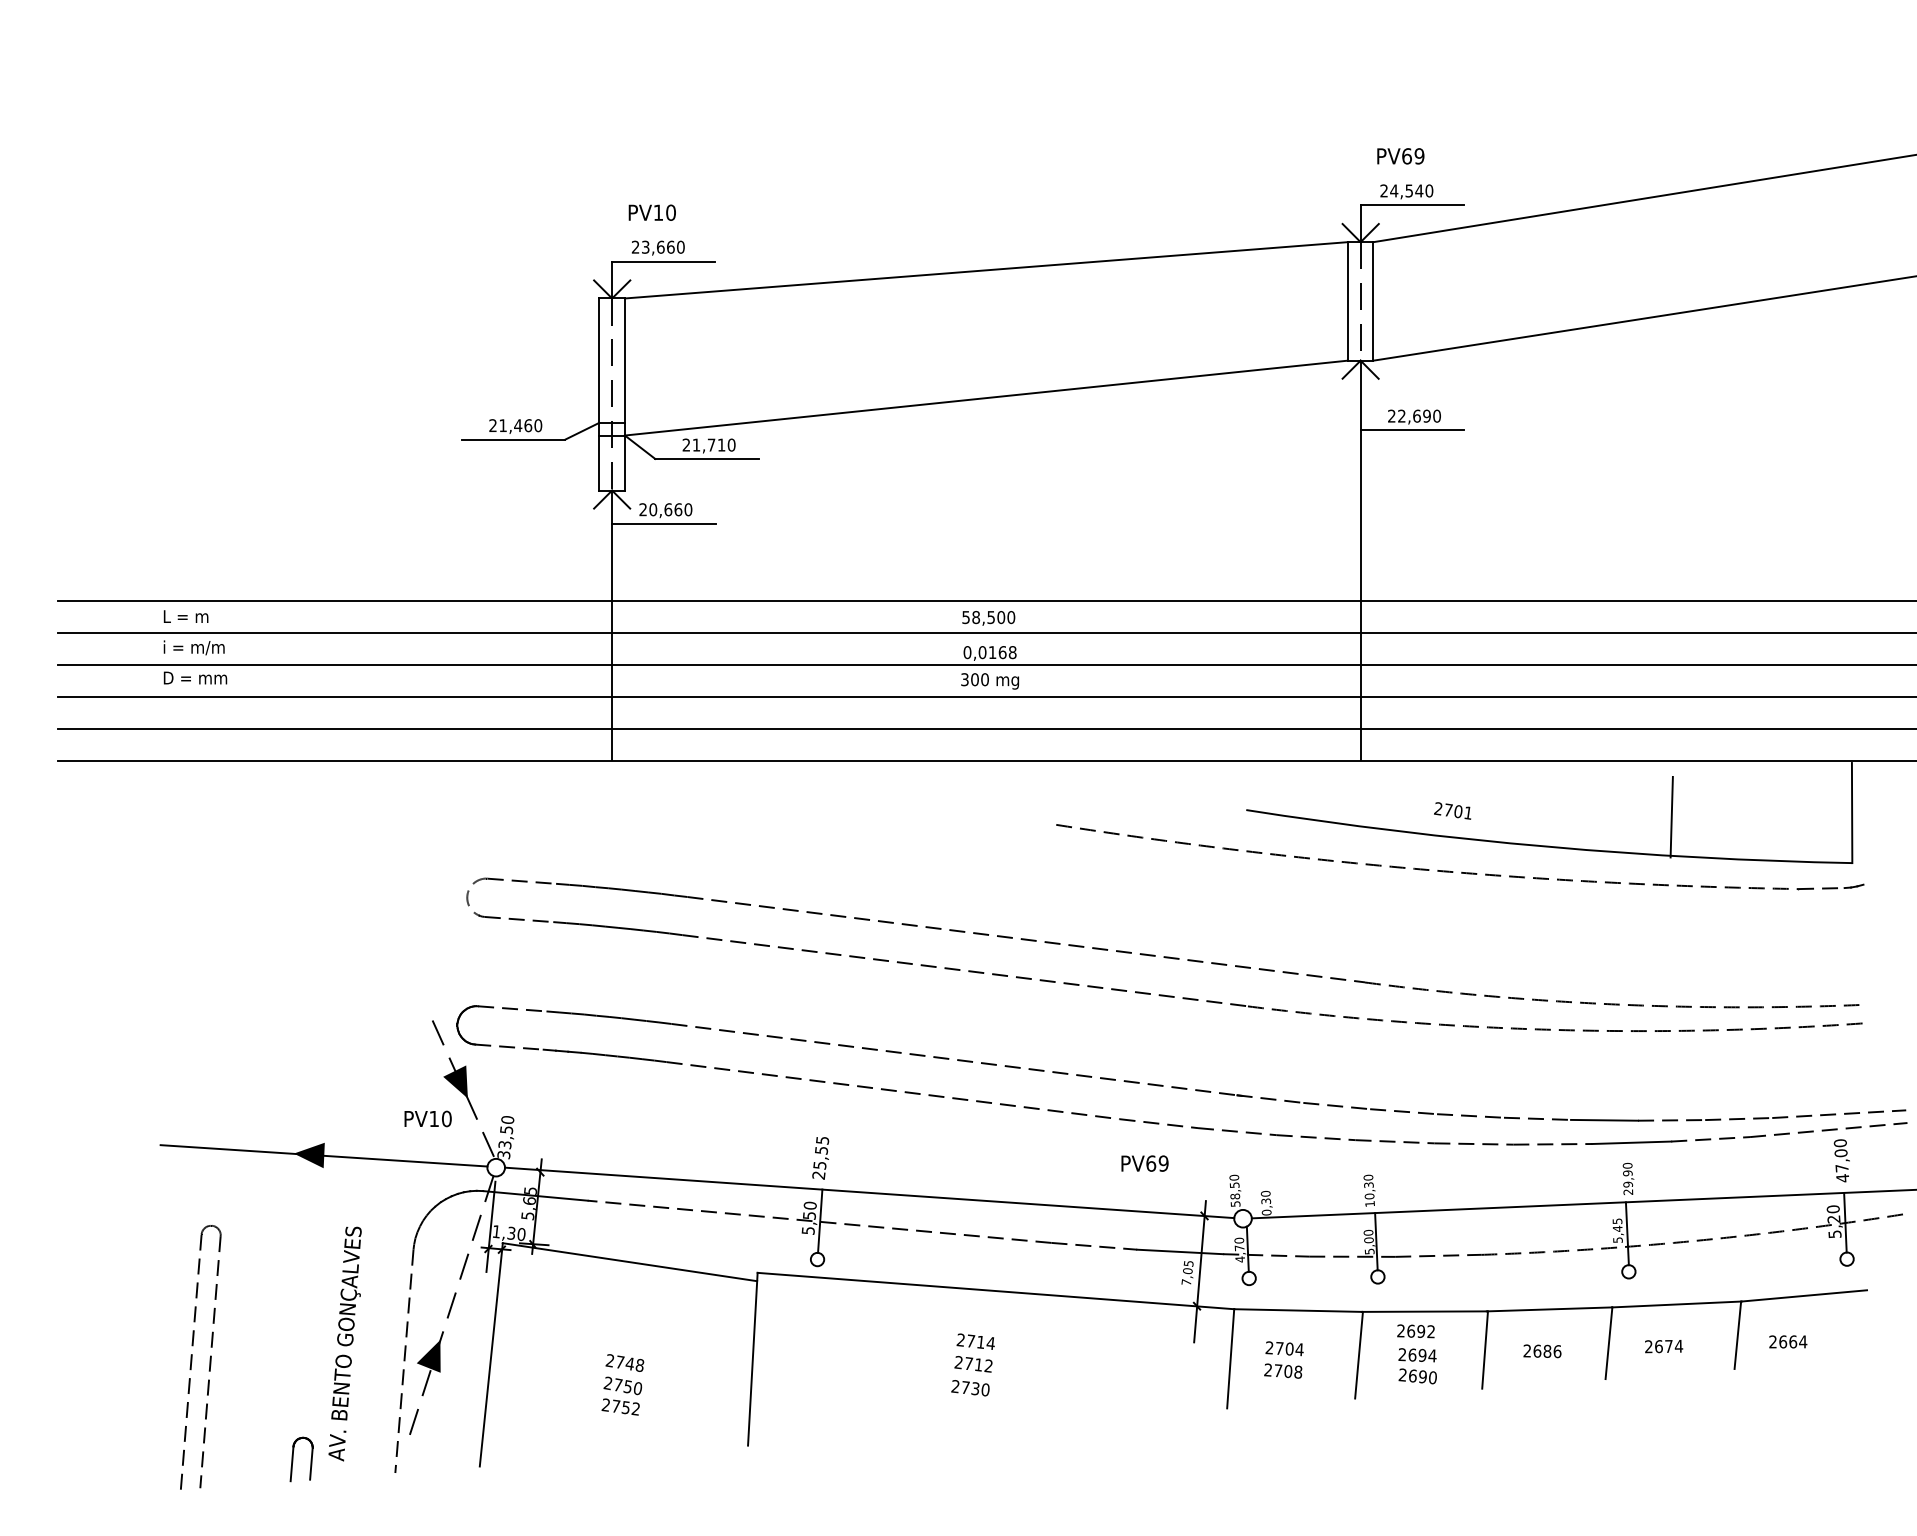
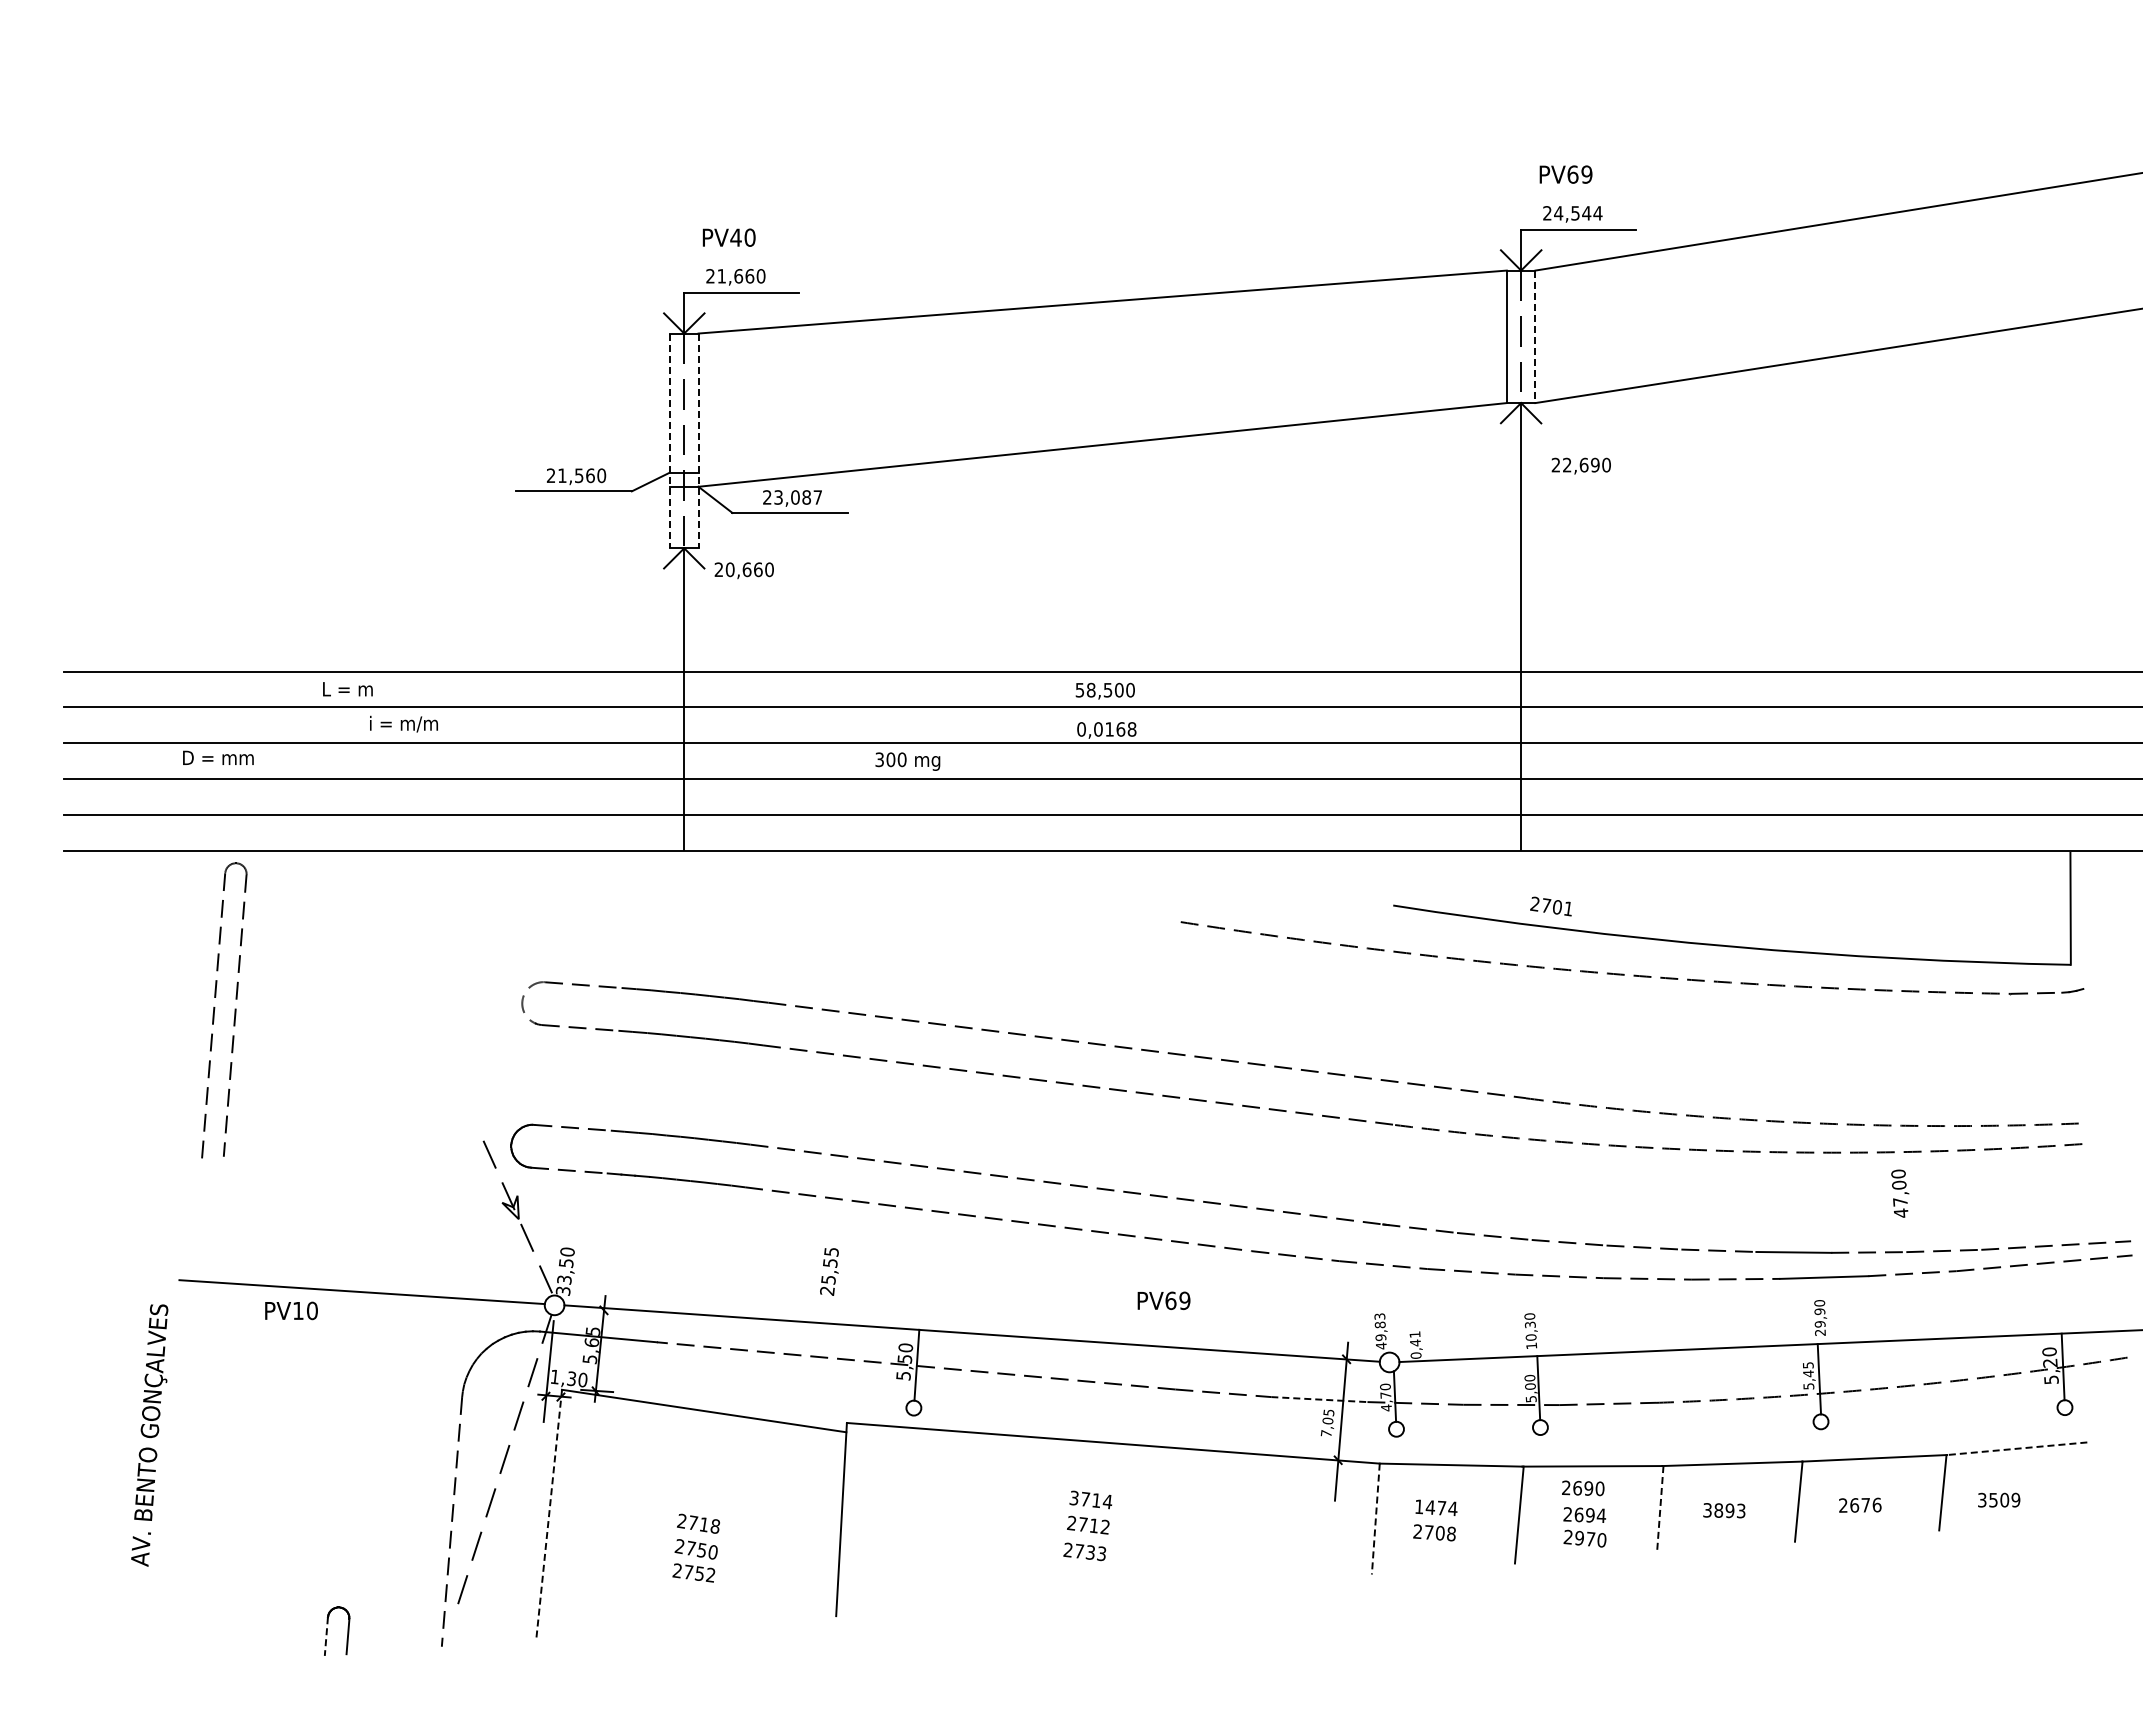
text: (1428, 191) -> (1597, 213), 24,540 -> 24,544
text: (657, 212) -> (735, 237), PV10 -> PV40
text: (645, 247) -> (721, 276), 23,660 -> 21,660
line: (1373, 302) -> (1535, 337), solid -> dashed
line: (598, 395) -> (669, 441), solid -> dashed
line: (624, 395) -> (698, 441), solid -> dashed
text: (517, 425) -> (578, 475), 21,460 -> 21,560
line: (1411, 429) -> (1578, 480), removed
text: (714, 445) -> (798, 497), 21,710 -> 23,087
line: (663, 523) -> (741, 585), removed
text: (185, 616) -> (347, 689), moved
text: (193, 647) -> (403, 723), moved
text: (989, 681) -> (907, 761), moved
text: (1452, 810) -> (1550, 906), moved
line: (1671, 817) -> (1868, 913), removed
fill: (454, 1081) -> (508, 1209), removed
text: (428, 1118) -> (291, 1310), moved
fill: (309, 1155) -> (345, 1291), removed
text: (820, 1157) -> (829, 1271), moved
text: (1842, 1160) -> (1900, 1193), moved
text: (1144, 1163) -> (1163, 1300), moved
text: (1234, 1191) -> (1380, 1331), 58,50 -> 49,83
text: (1265, 1197) -> (1414, 1338), 0,30 -> 0,41
line: (1180, 1251) -> (1319, 1399), solid -> dashed
line: (1803, 1295) -> (2016, 1448), solid -> dashed
text: (1430, 1331) -> (1599, 1488), 2692 -> 2690
text: (960, 1340) -> (1073, 1498), 2714 -> 3714
text: (1788, 1341) -> (1999, 1499), 2664 -> 3509
text: (344, 1343) -> (149, 1435), moved
text: (1678, 1345) -> (1876, 1504), 2674 -> 2676
text: (1279, 1348) -> (1430, 1507), 2704 -> 1474
line: (1485, 1350) -> (1660, 1509), solid -> dashed
text: (1542, 1351) -> (1724, 1510), 2686 -> 3893
line: (491, 1354) -> (549, 1514), solid -> dashed
fill: (428, 1355) -> (478, 1515), removed
part: (192, 1356) -> (215, 1009), moved
line: (1230, 1359) -> (1375, 1519), solid -> dashed
text: (629, 1363) -> (703, 1524), 2748 -> 2718
text: (1418, 1376) -> (1585, 1538), 2690 -> 2970
text: (985, 1389) -> (1101, 1553), 2730 -> 2733
line: (292, 1464) -> (326, 1637), solid -> dashed

